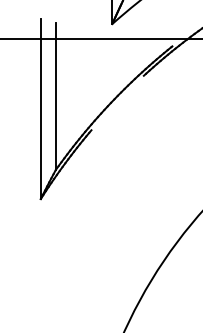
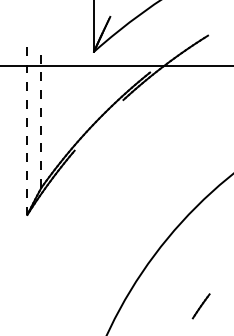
line: (55, 96) -> (41, 119), solid -> dashed
line: (40, 109) -> (27, 131), solid -> dashed

